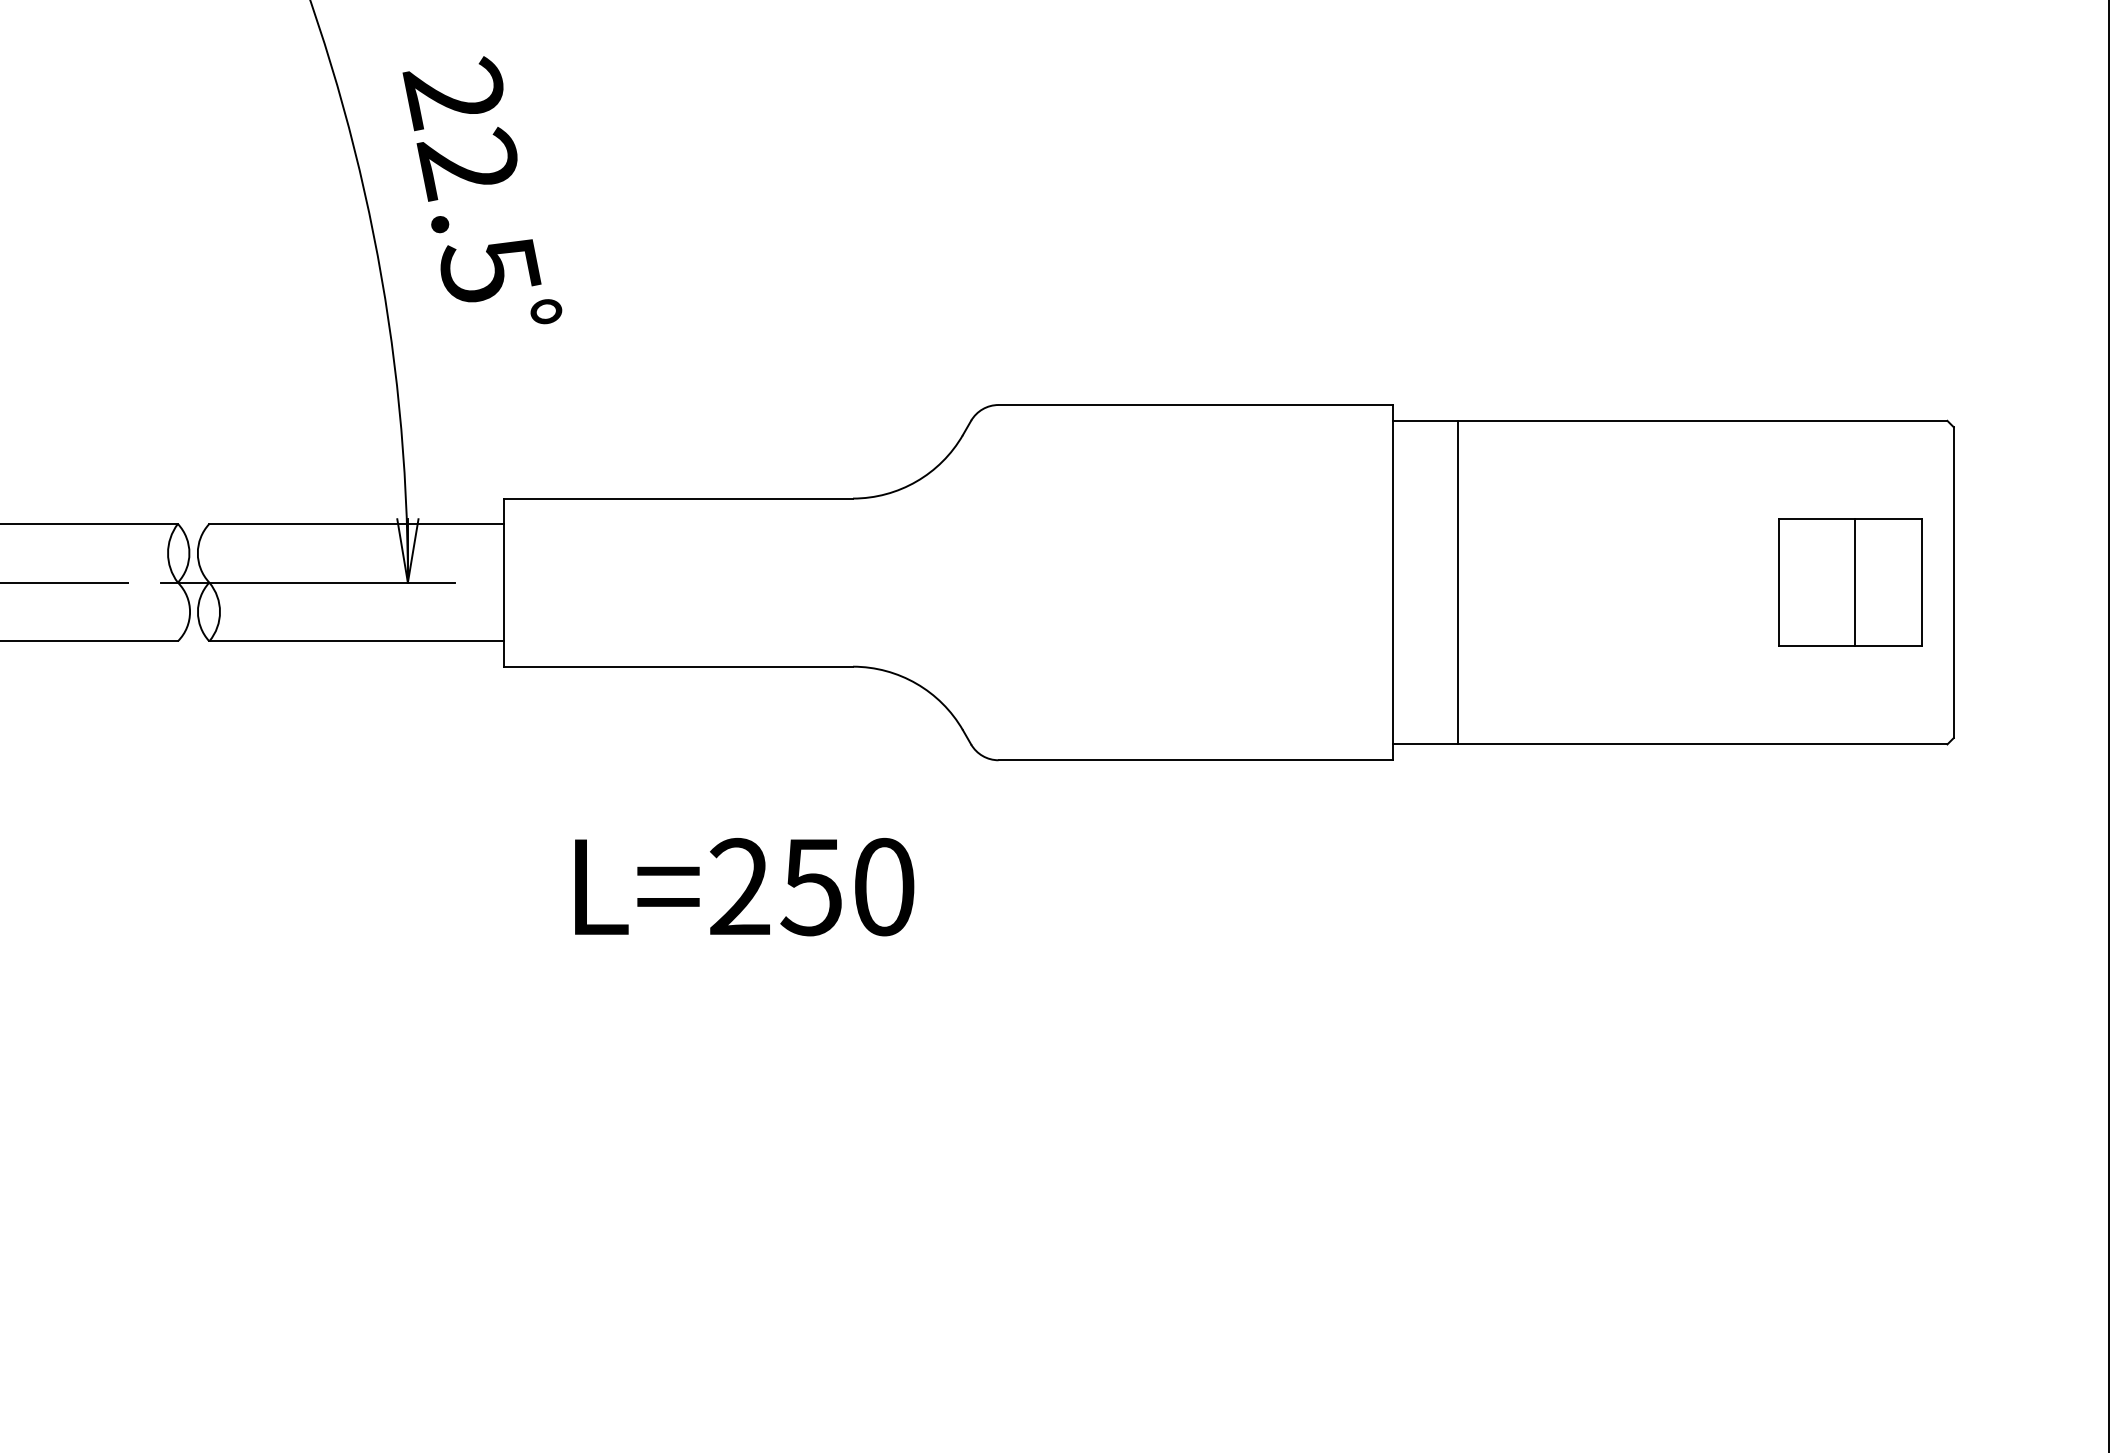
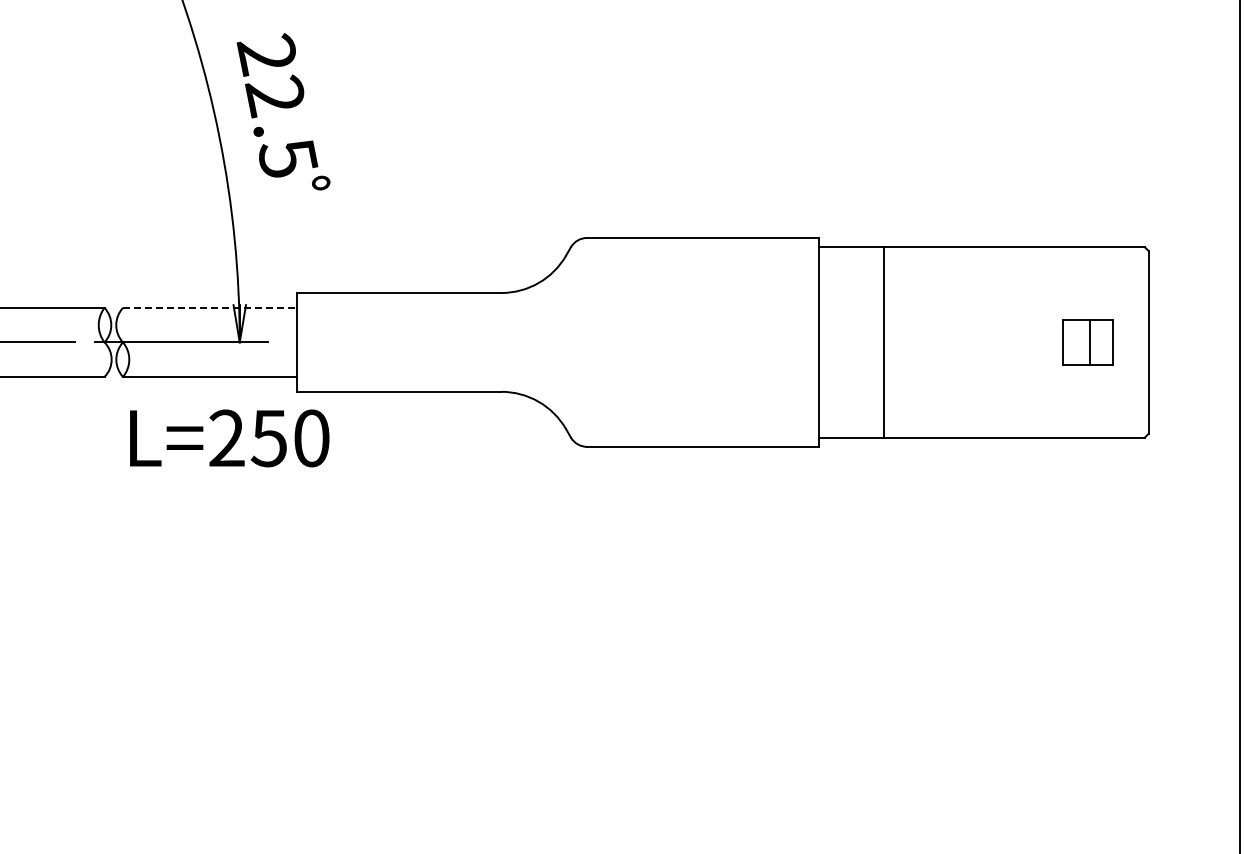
line: (356, 523) -> (209, 307), solid -> dashed
line: (1456, 582) -> (883, 342), moved
part: (1849, 582) -> (1087, 342), size x0.6
text: (744, 887) -> (229, 438), moved

